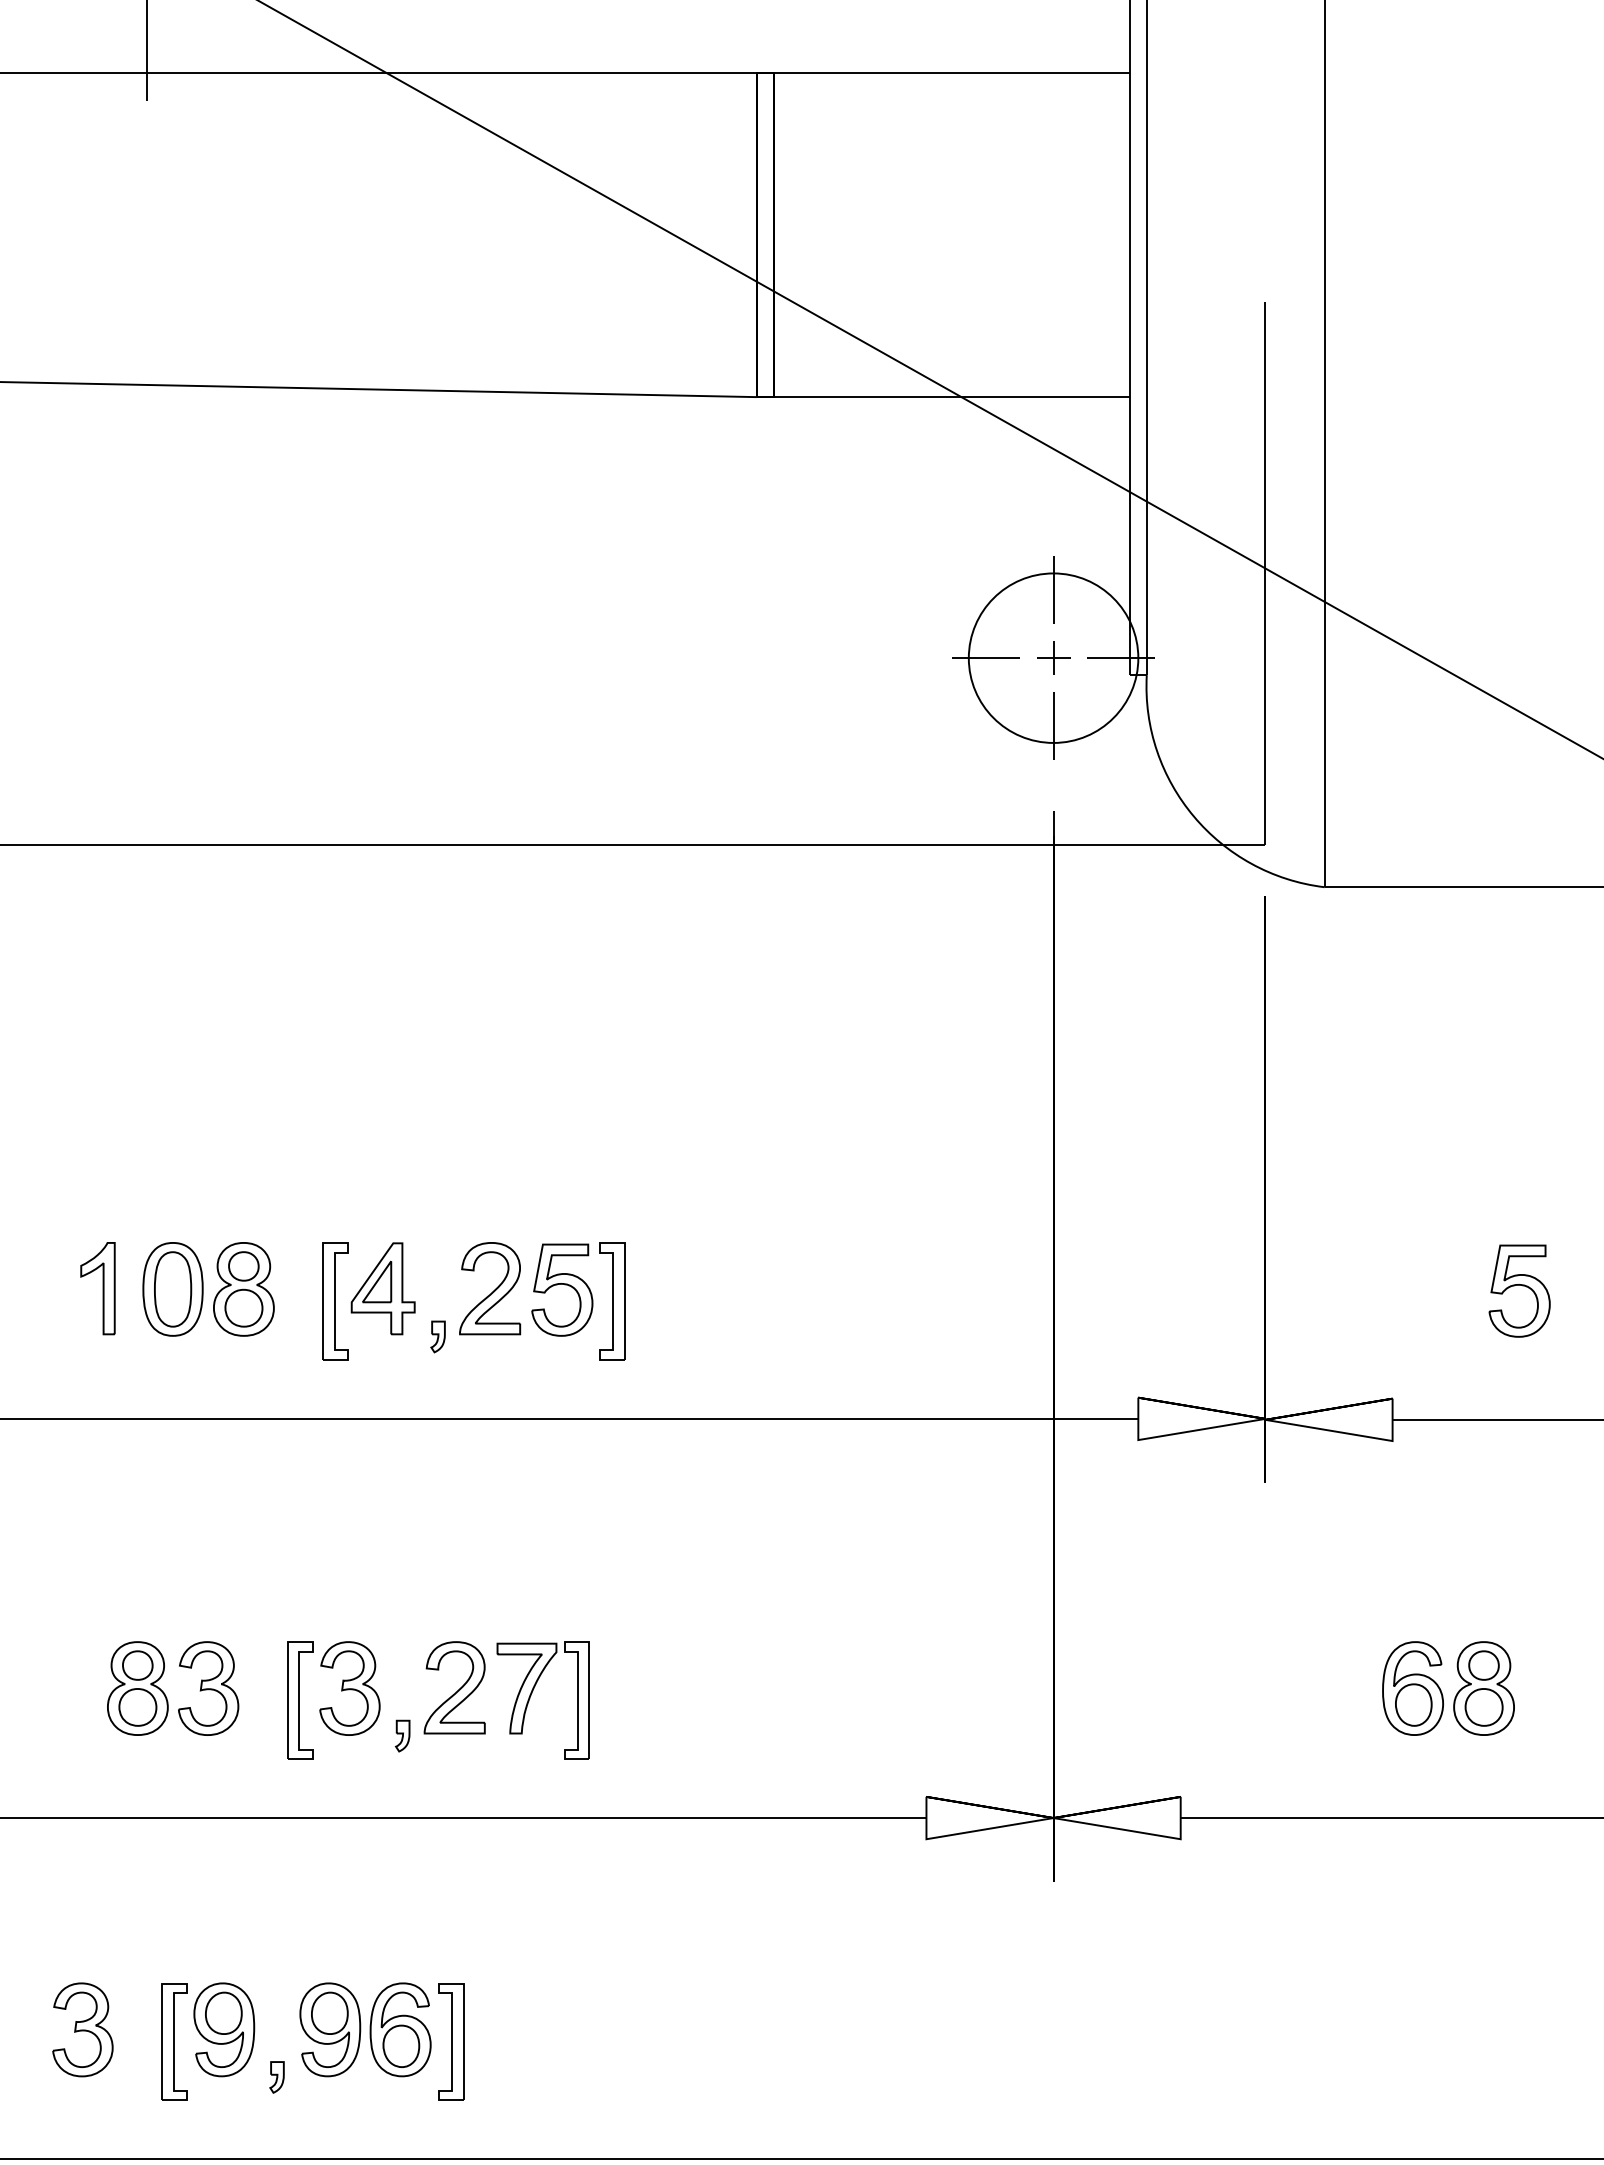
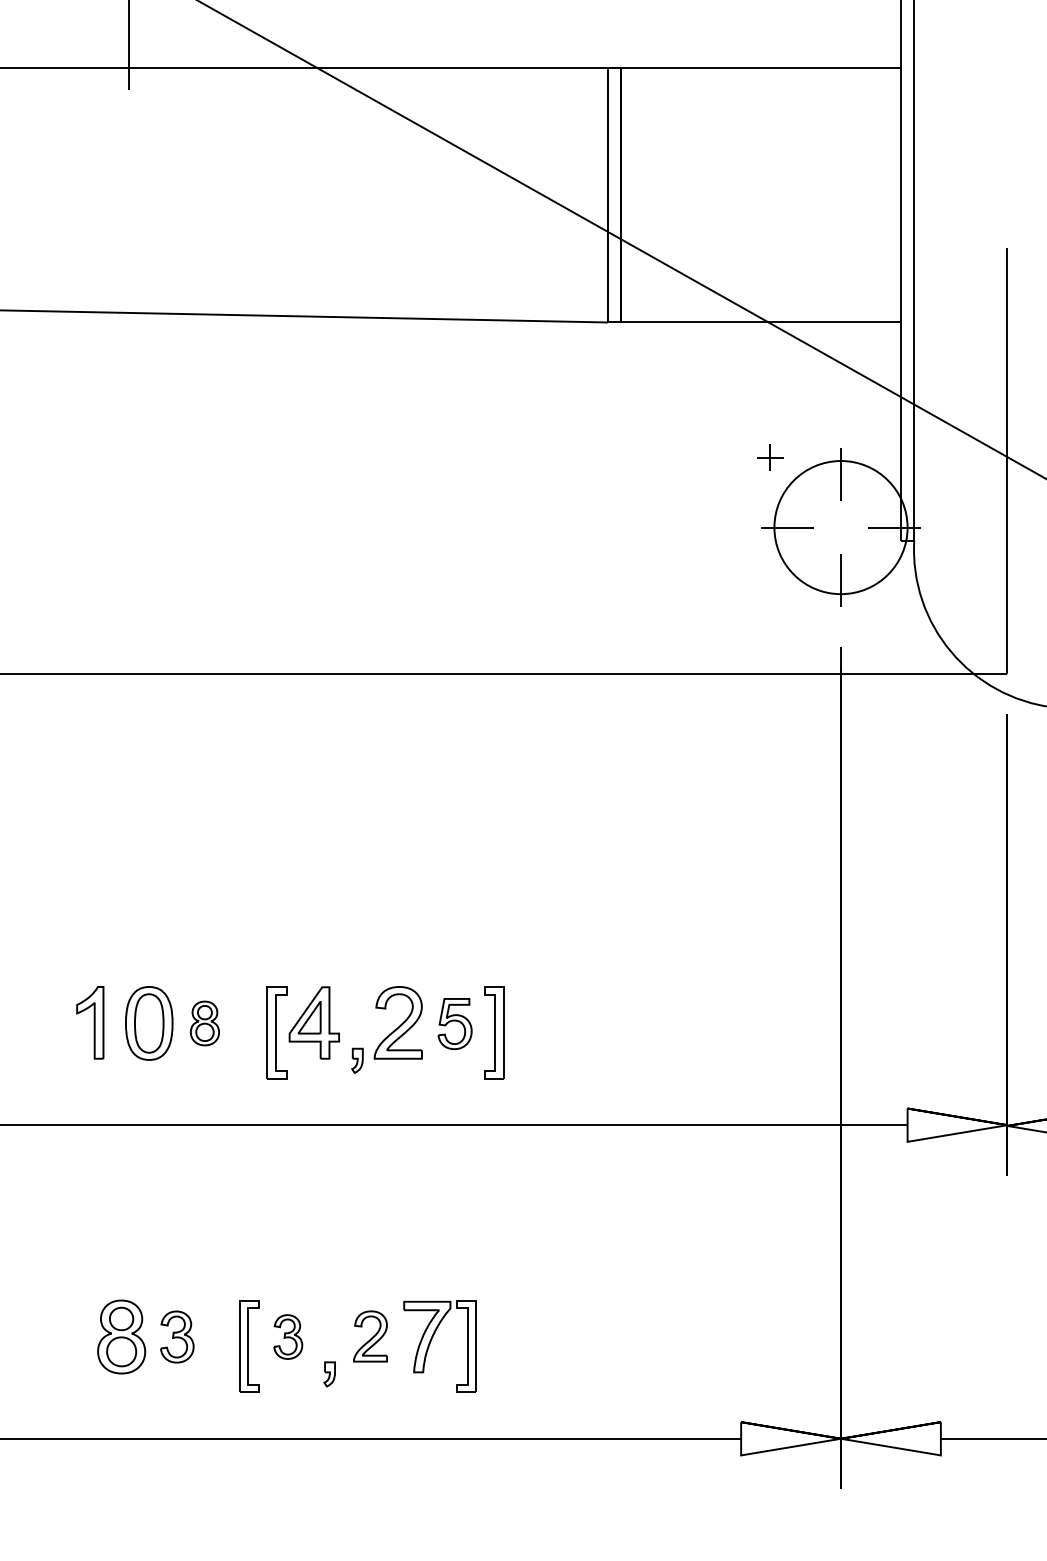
part: (1053, 657) -> (770, 457), moved
part: (243, 1289) -> (204, 1023), size x0.6
part: (562, 1289) -> (455, 1023), size x0.7
part: (454, 1687) -> (370, 1336), size x0.7
part: (208, 1688) -> (177, 1336), size x0.7
part: (349, 1688) -> (287, 1336), size x0.6

